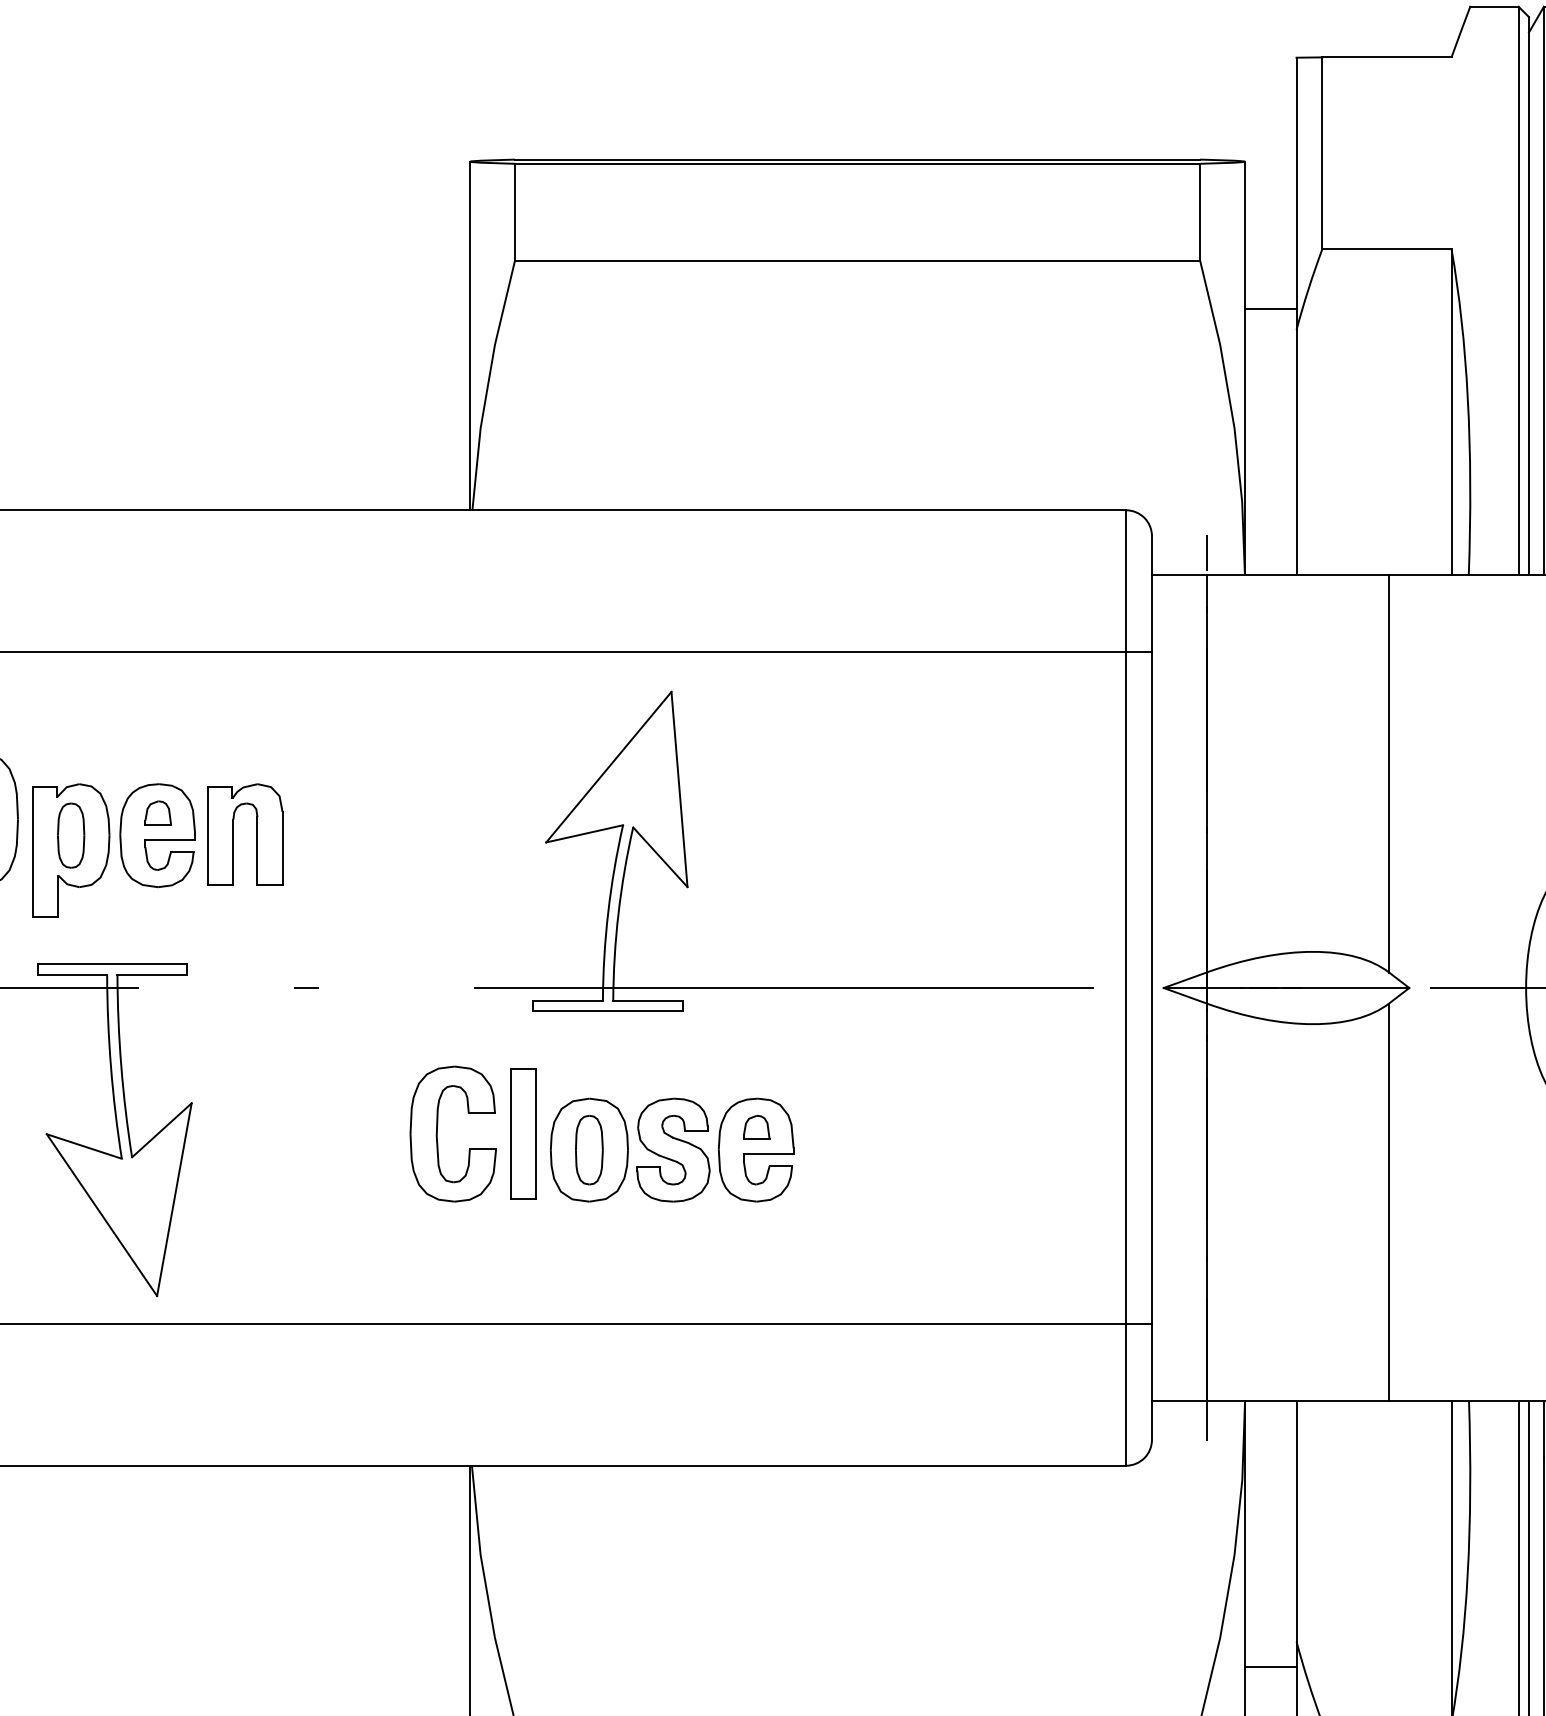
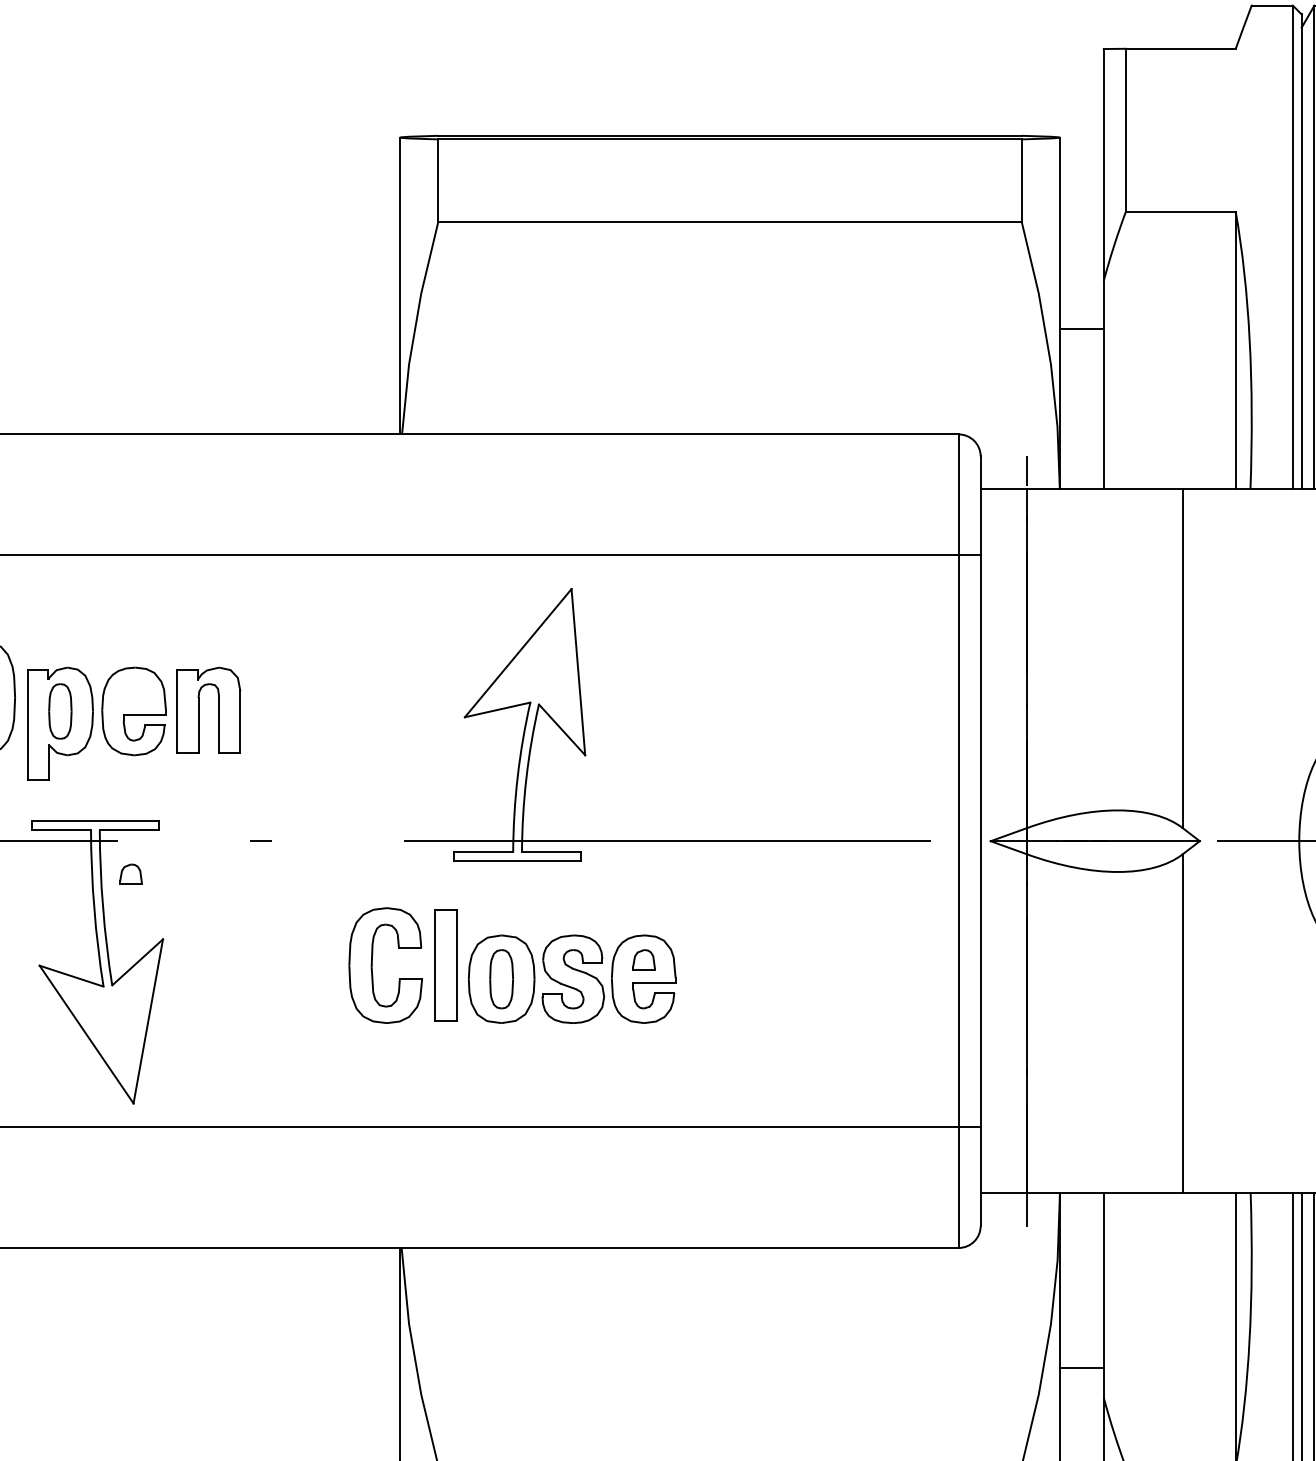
line: (1270, 308) -> (1081, 329), moved
part: (157, 812) -> (130, 873), moved
line: (1270, 1667) -> (1081, 1368), moved

